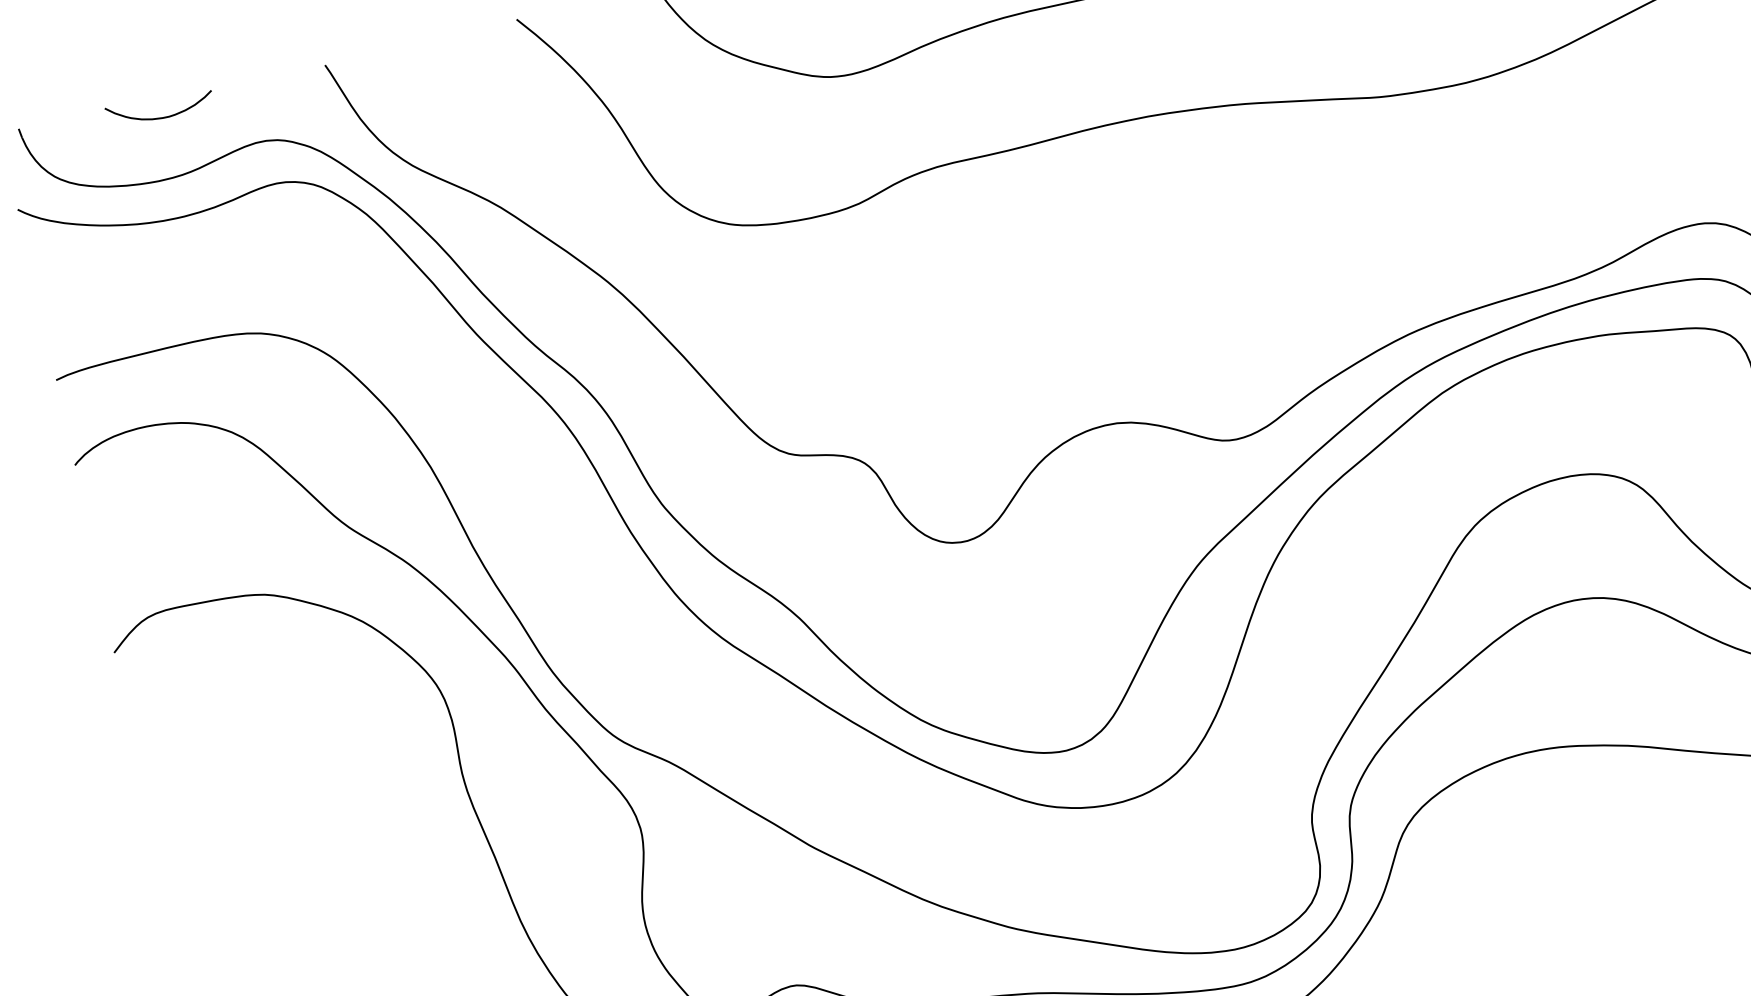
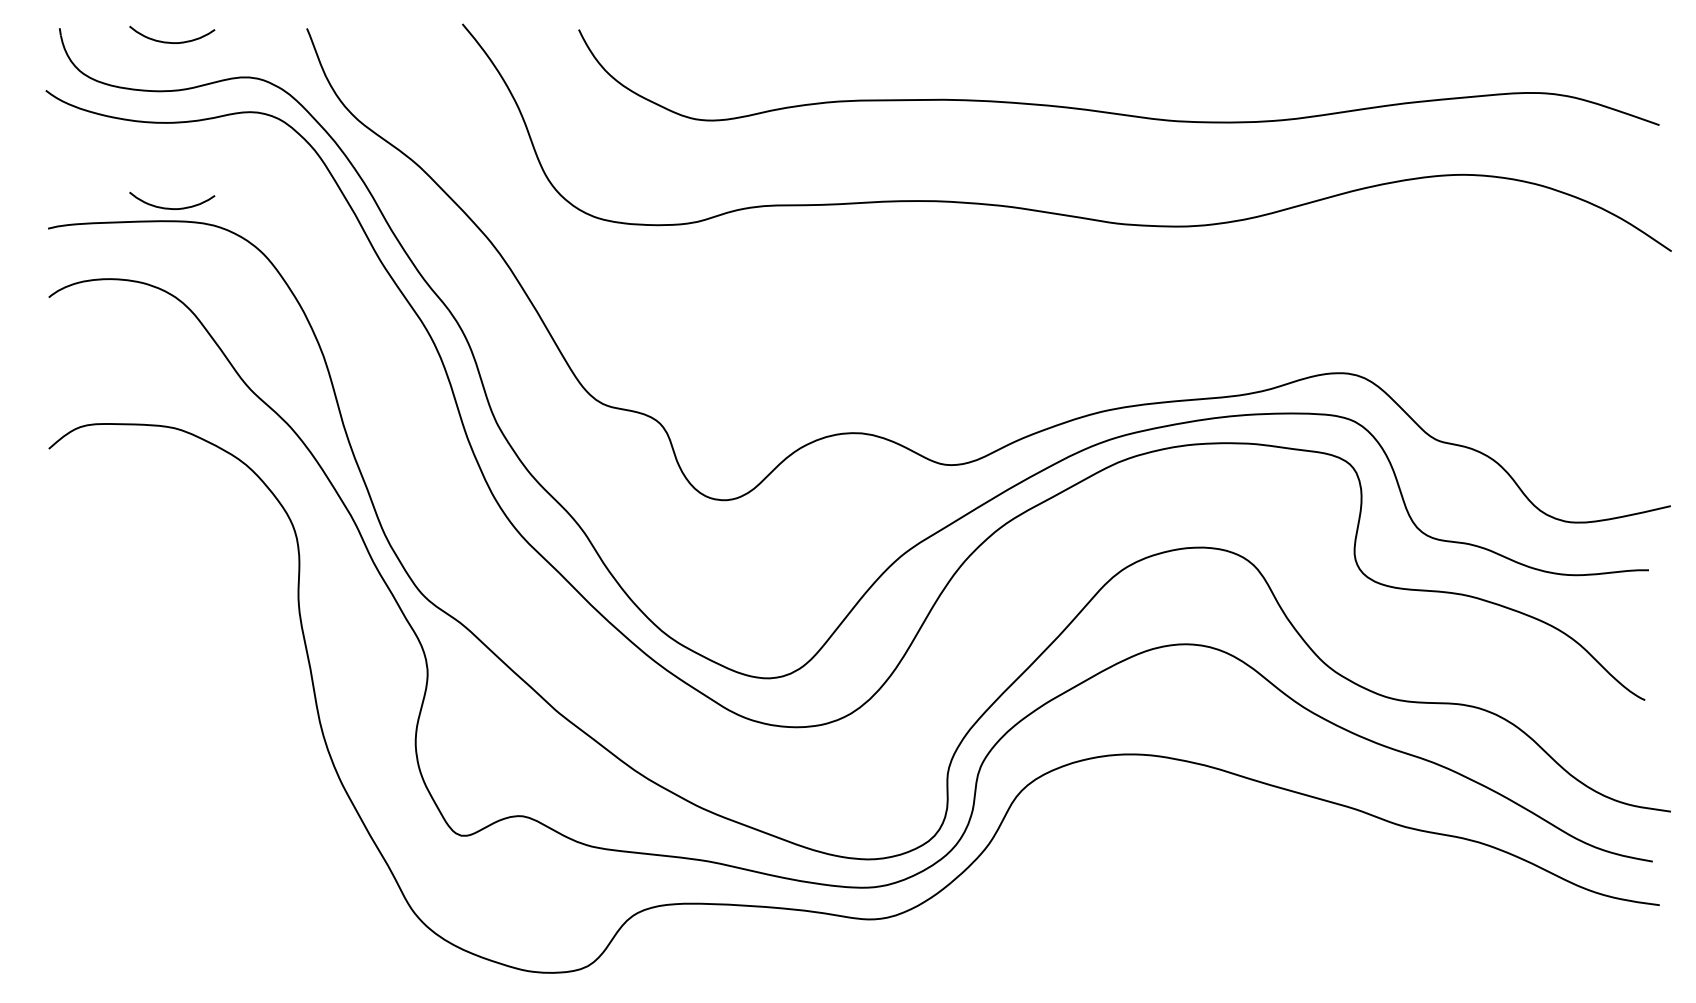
curve: (201, 322) -> (169, 207), added

